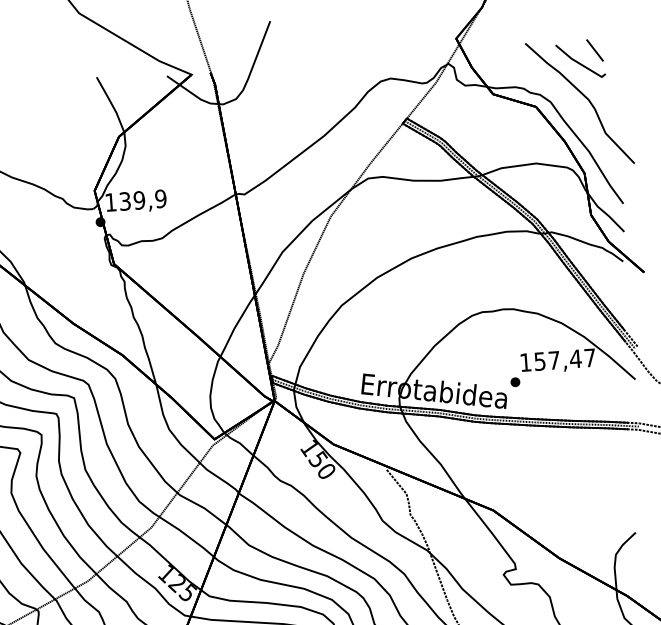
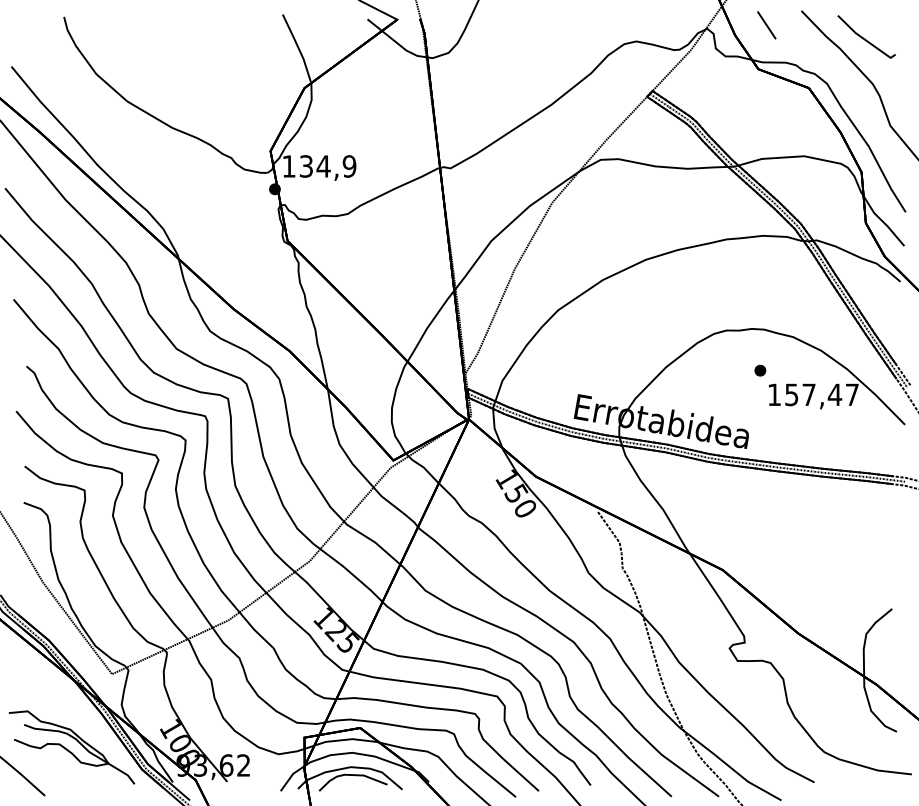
line: (594, 50) -> (766, 25), moved
text: (139, 200) -> (323, 166), 139,9 -> 134,9
part: (515, 382) -> (760, 370), moved

